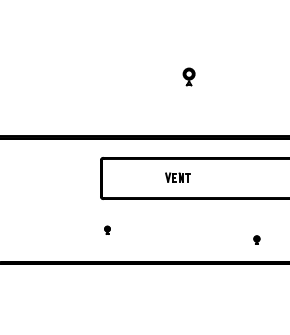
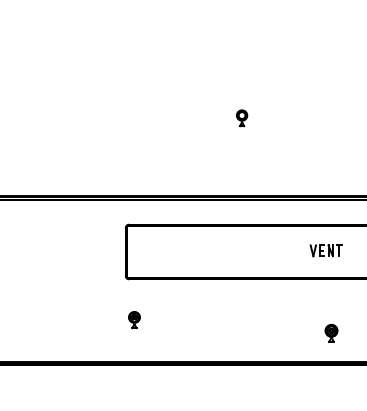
part: (188, 77) -> (241, 118), size x0.71
part: (177, 177) -> (325, 250), moved
part: (107, 230) -> (134, 320), size x1.67
part: (256, 239) -> (330, 332), size x1.67

